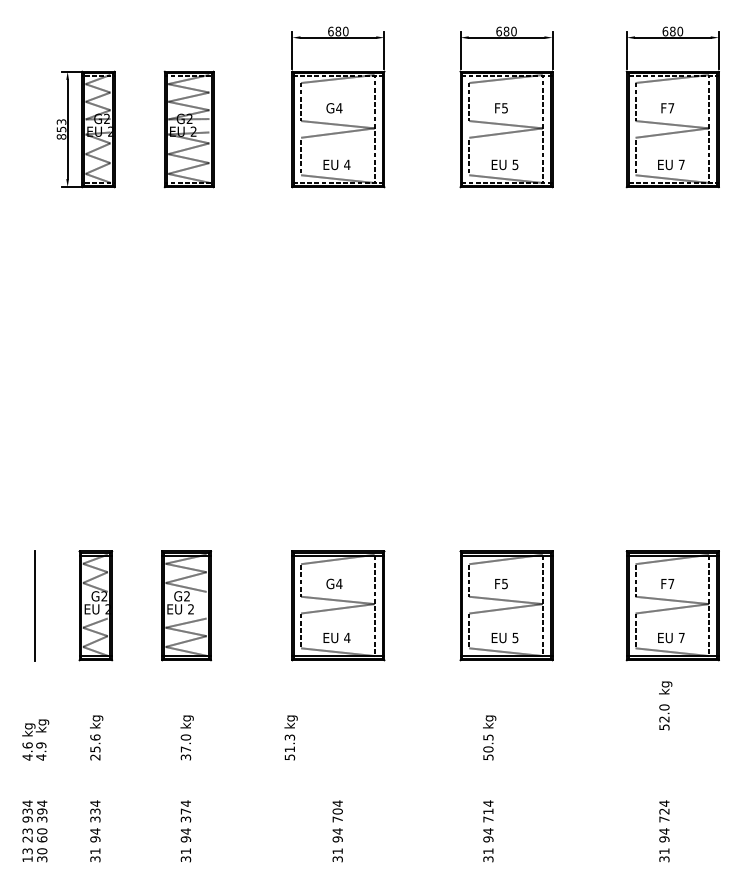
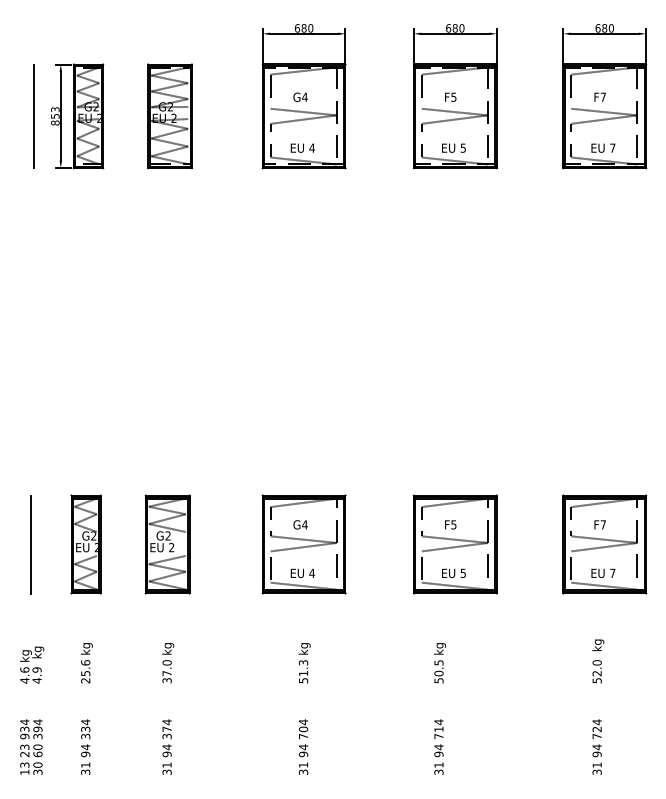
line: (37, 129) -> (33, 116), added
text: (665, 705) -> (598, 661), moved
text: (290, 738) -> (304, 663), moved

